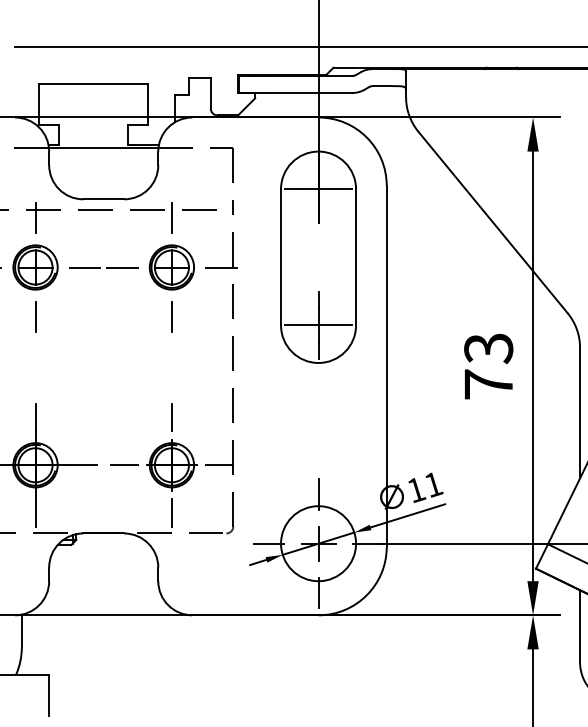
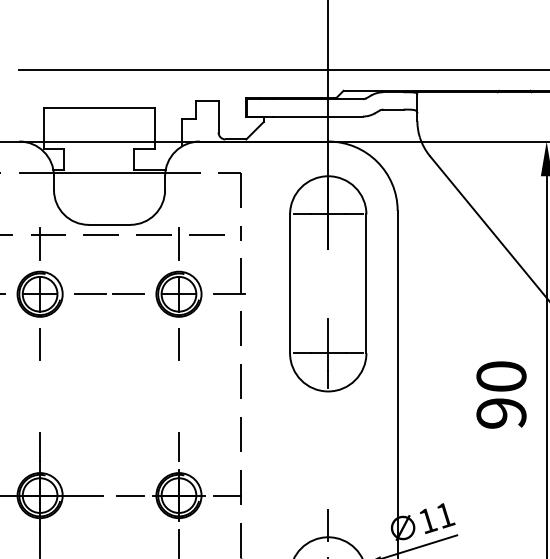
text: (488, 366) -> (501, 395), 73 -> 90

